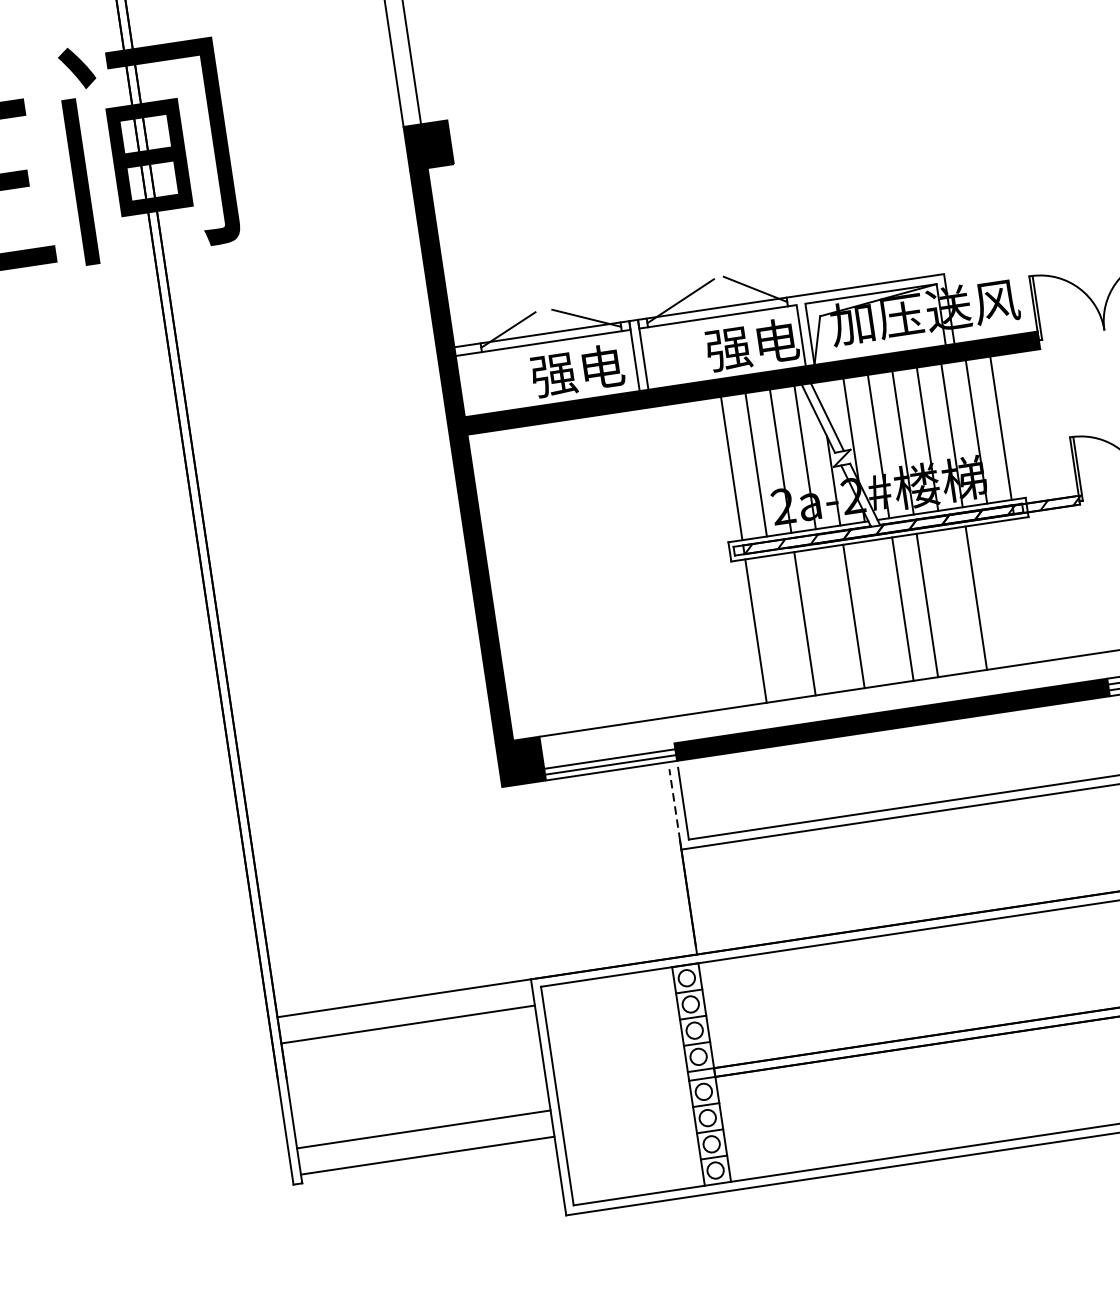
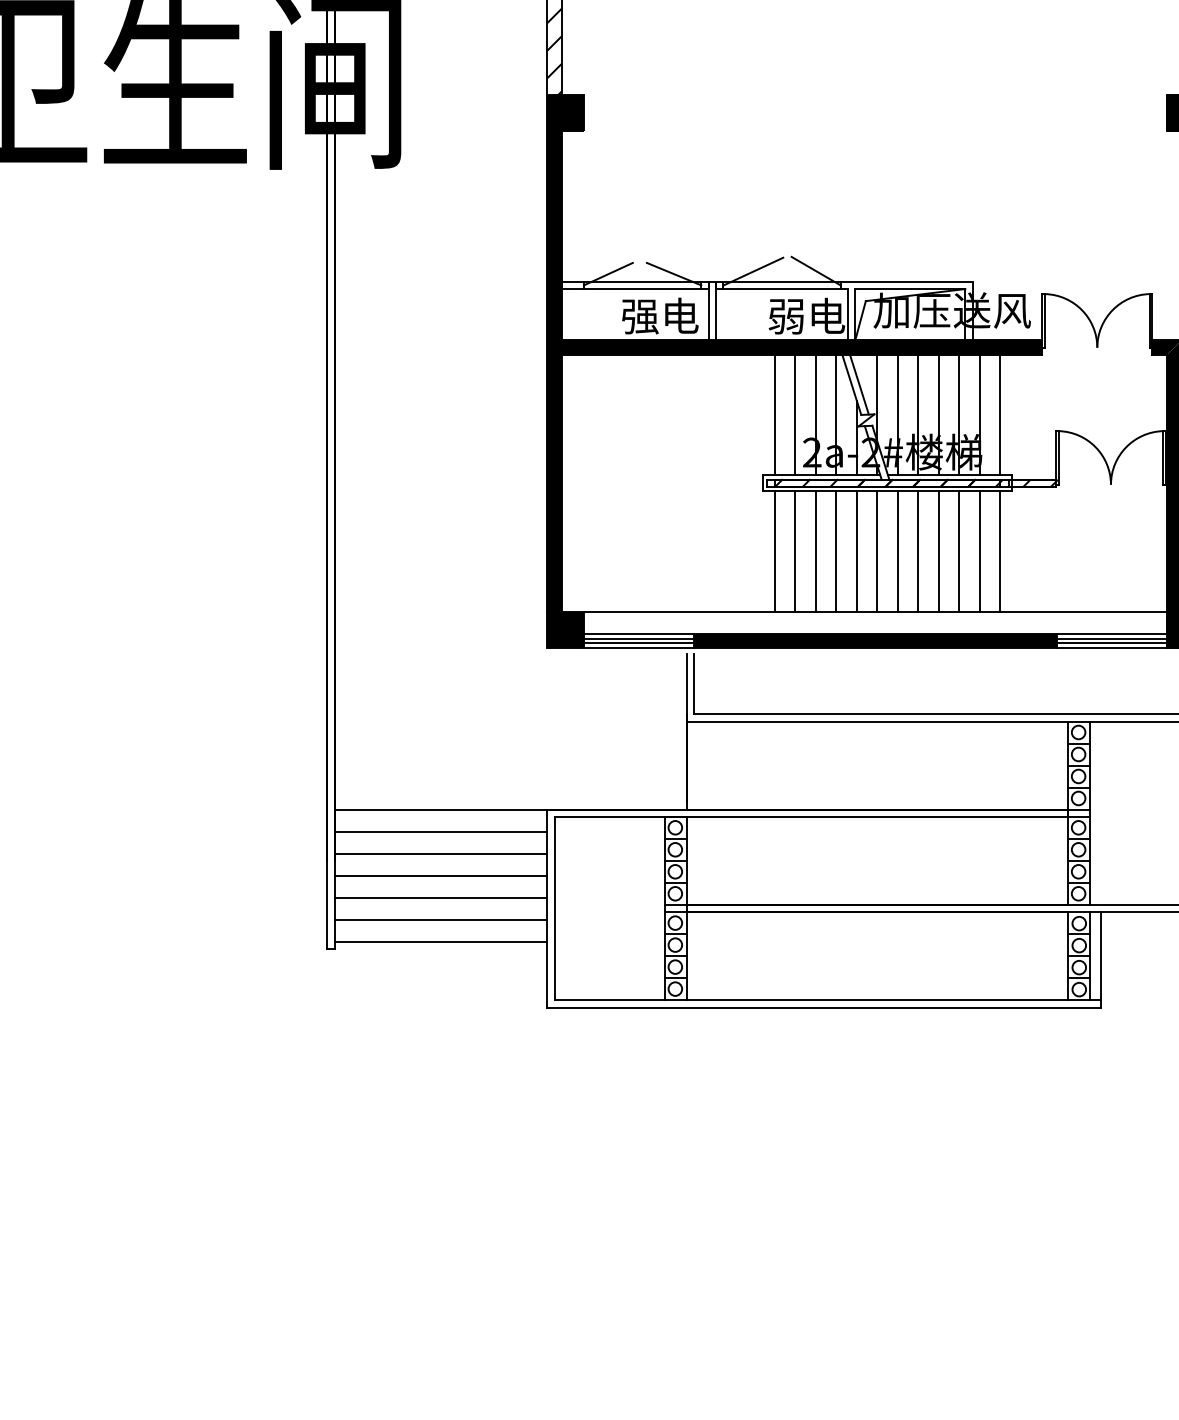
hatch: (404, 74) -> (554, 51), added
text: (728, 348) -> (786, 316), 强电 -> 弱电
line: (1025, 590) -> (1000, 551), added
line: (1000, 594) -> (979, 551), added
line: (951, 601) -> (938, 551), added
line: (878, 612) -> (877, 551), added
line: (829, 620) -> (836, 551), added
line: (780, 627) -> (795, 551), added
line: (608, 753) -> (638, 633), added
line: (674, 804) -> (686, 683), dashed -> solid
line: (411, 1050) -> (440, 853), added
line: (415, 1076) -> (440, 875), added
line: (419, 1103) -> (440, 897), added

